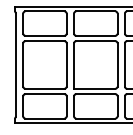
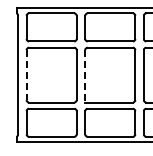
line: (23, 65) -> (26, 75), solid -> dashed
line: (74, 66) -> (85, 76), solid -> dashed

